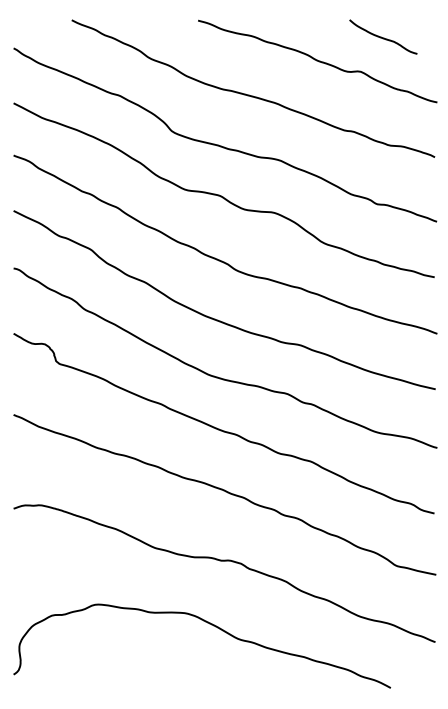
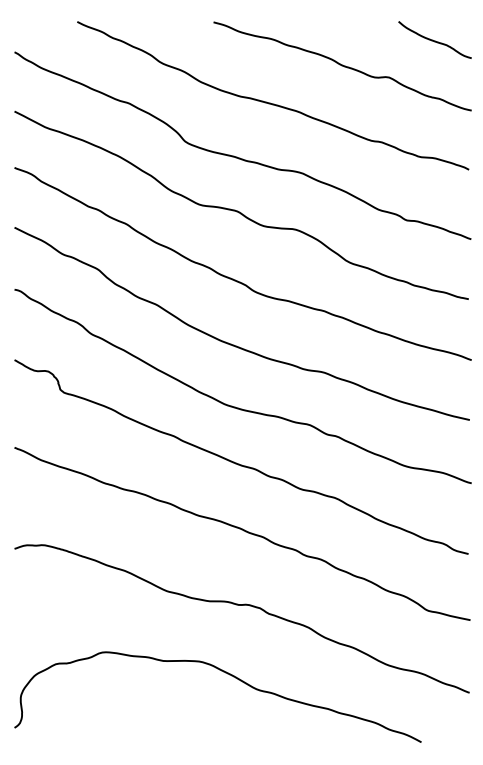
curve: (383, 37) -> (435, 40), moved

